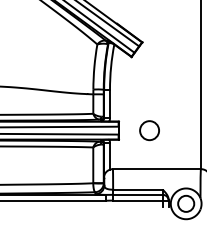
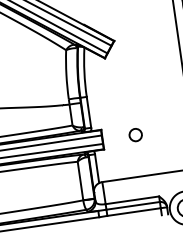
circle: (149, 130) -> (135, 134), size x0.6

